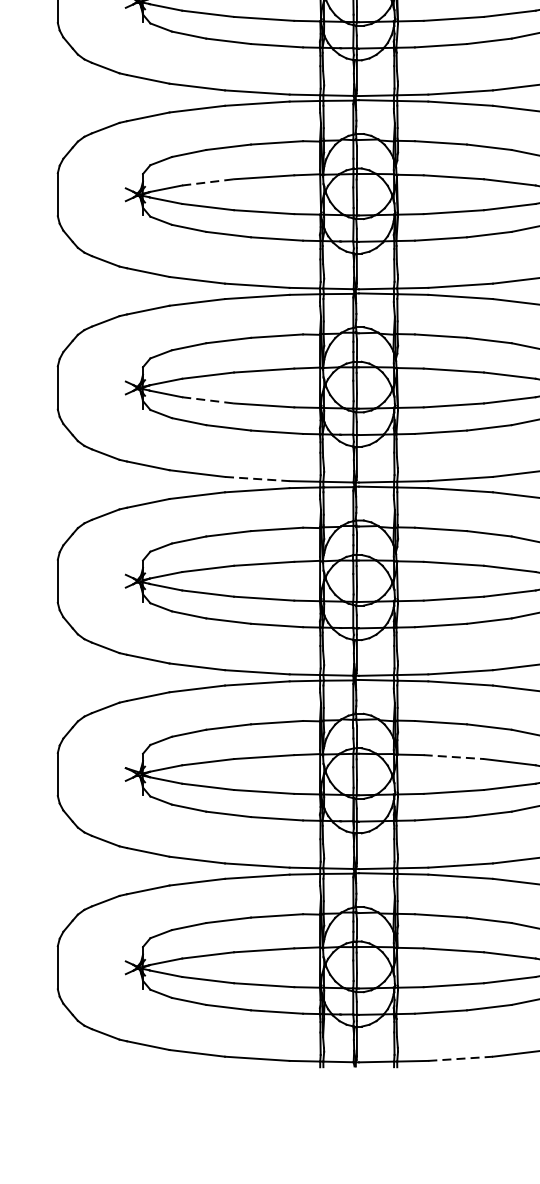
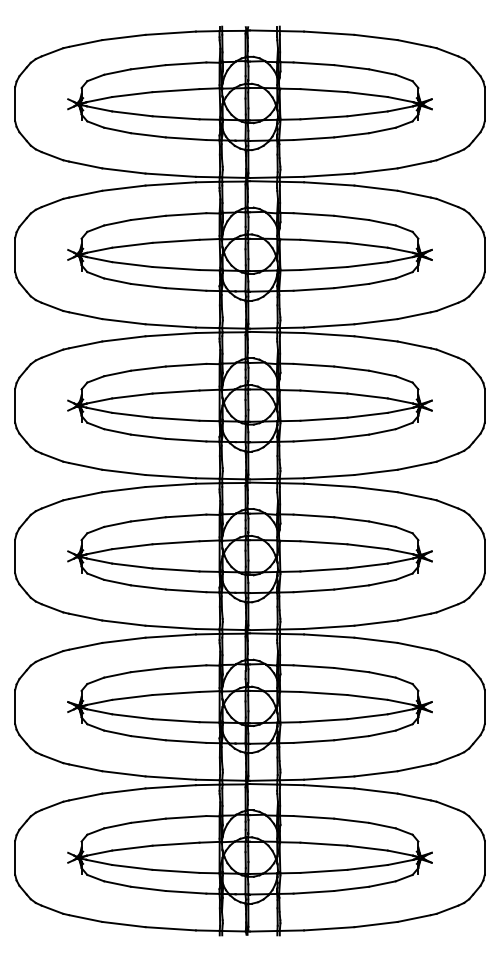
line: (208, 182) -> (132, 245), dashed -> solid
line: (208, 400) -> (132, 415), dashed -> solid
line: (258, 478) -> (171, 476), dashed -> solid
line: (453, 757) -> (323, 693), dashed -> solid
line: (460, 1058) -> (329, 928), dashed -> solid

